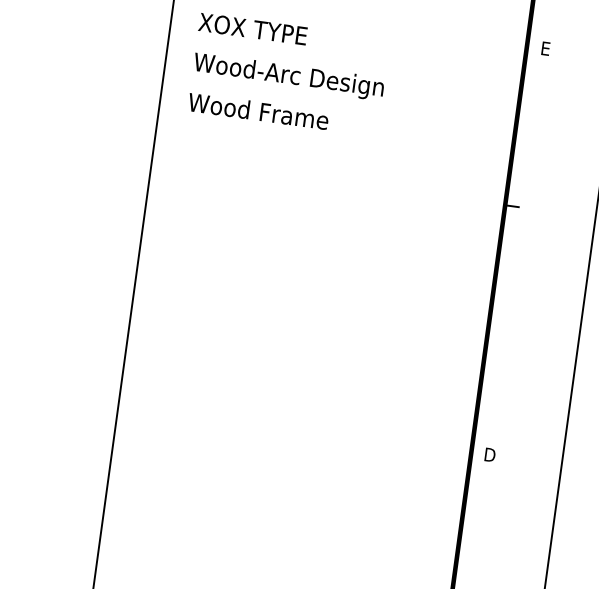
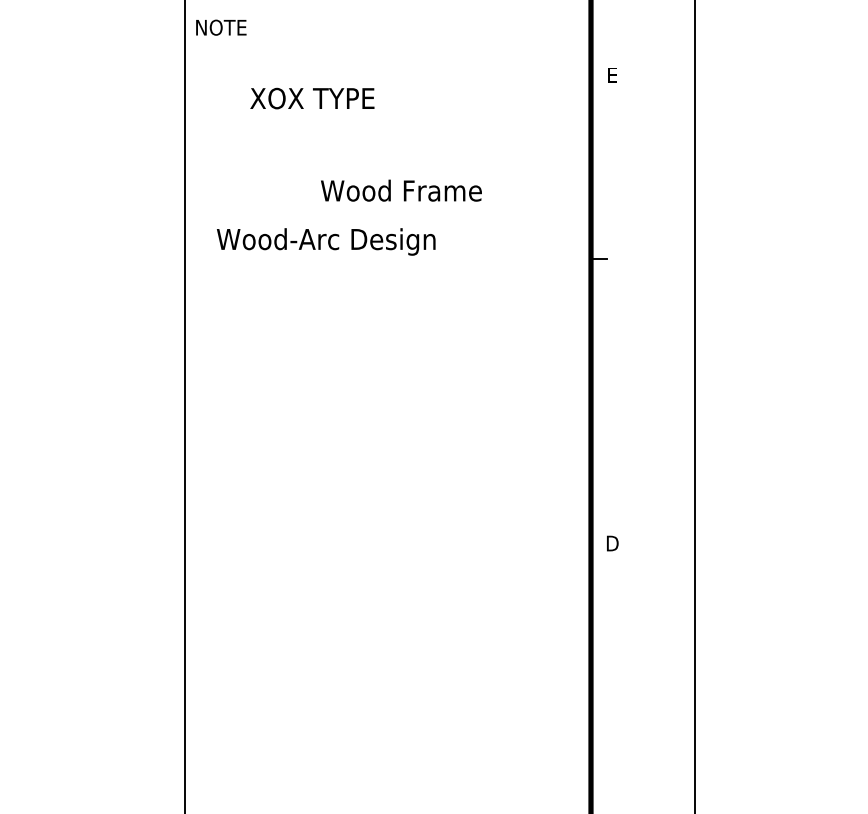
text: (253, 29) -> (312, 98), moved
text: (289, 76) -> (326, 241), moved
text: (258, 111) -> (401, 190), moved

